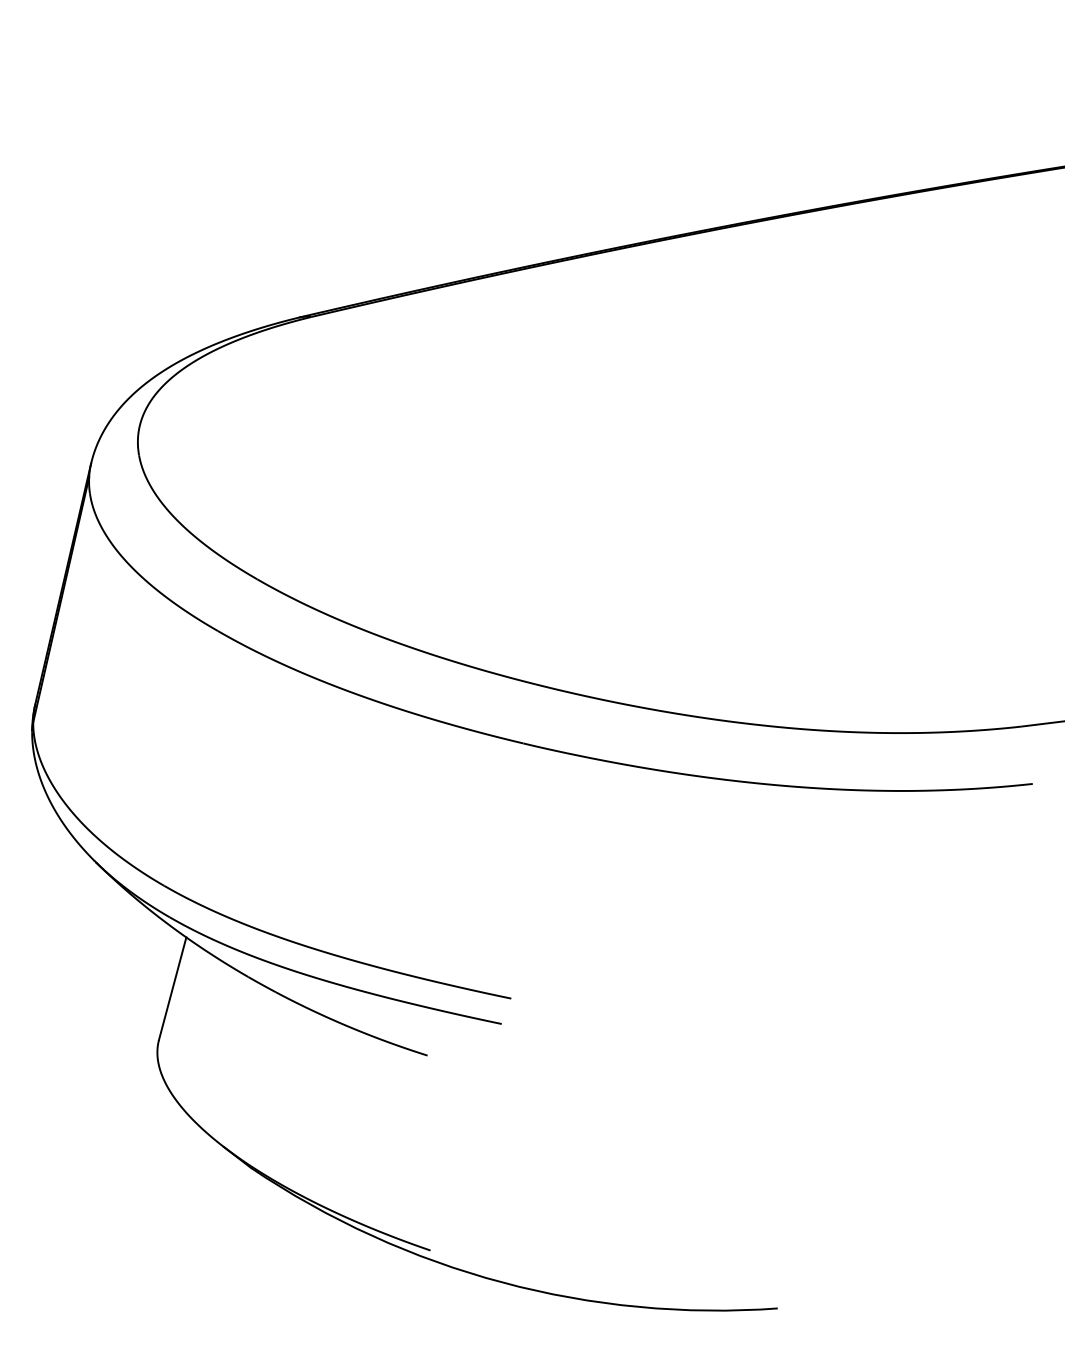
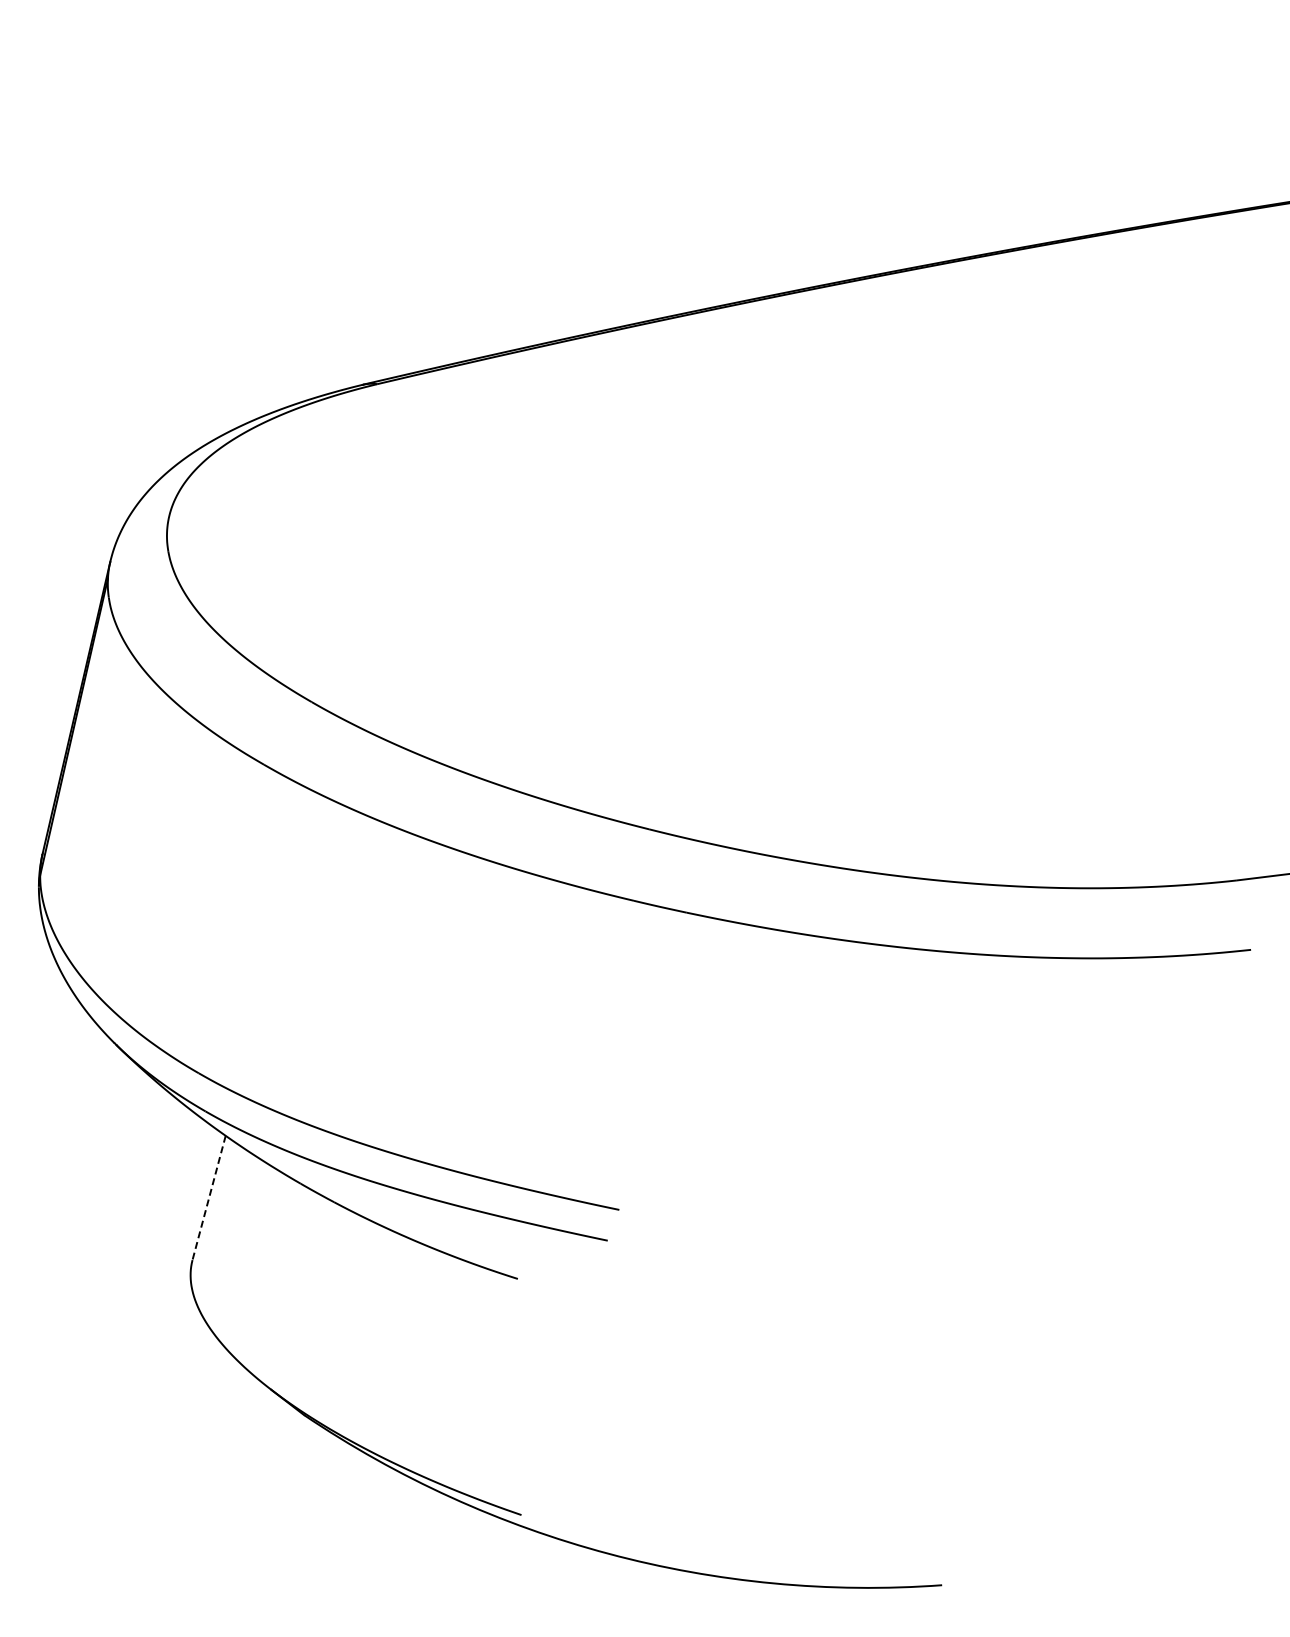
line: (172, 989) -> (209, 1198), solid -> dashed

